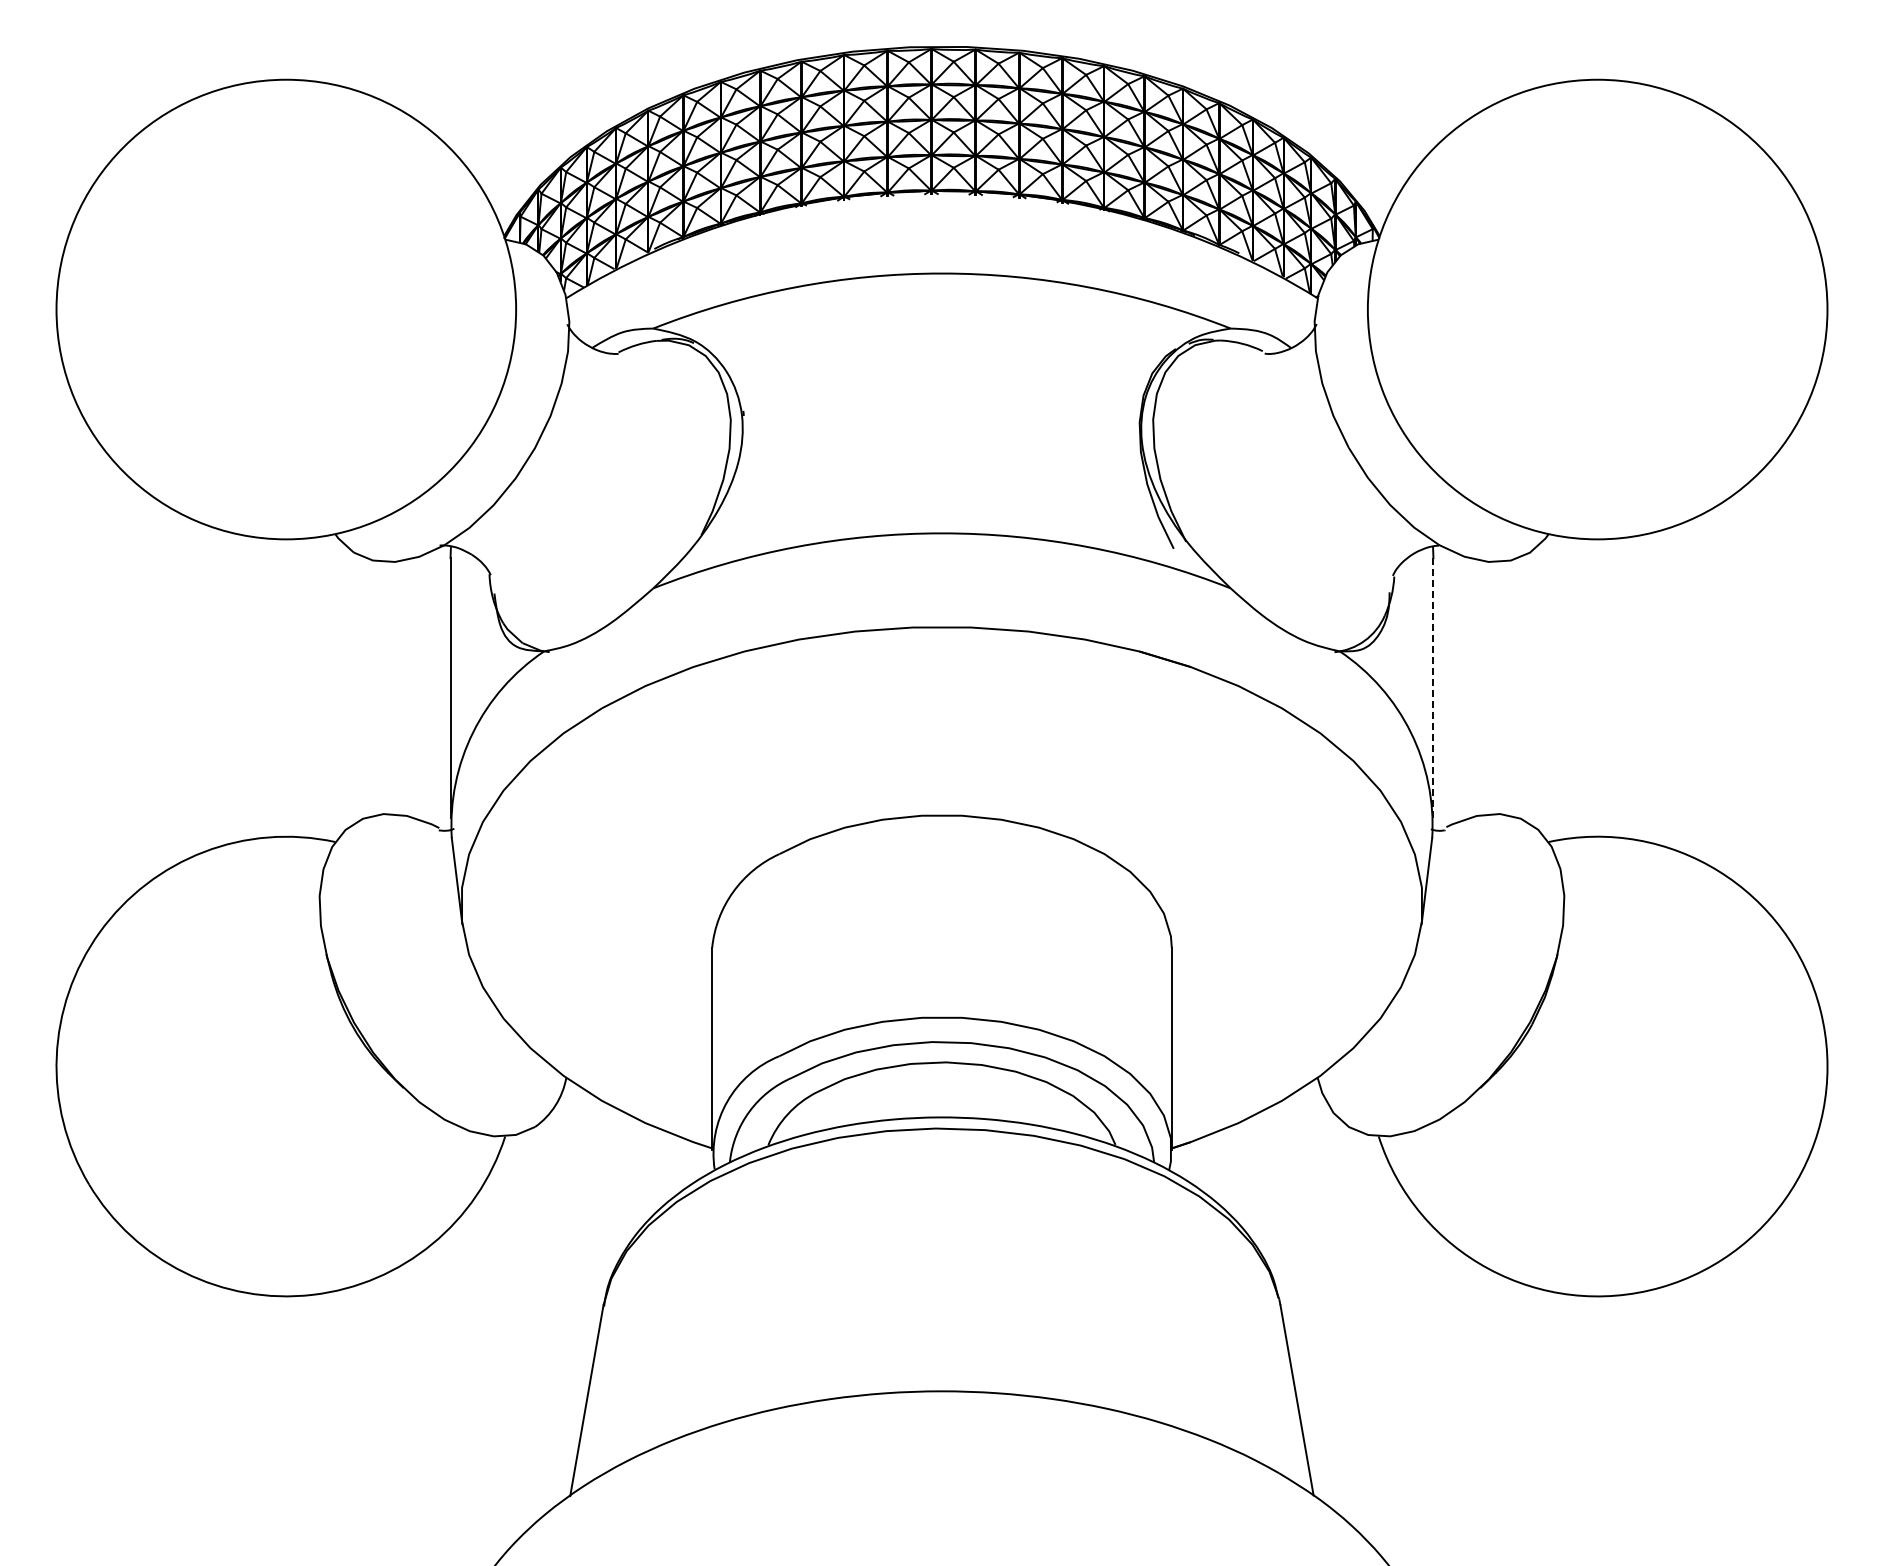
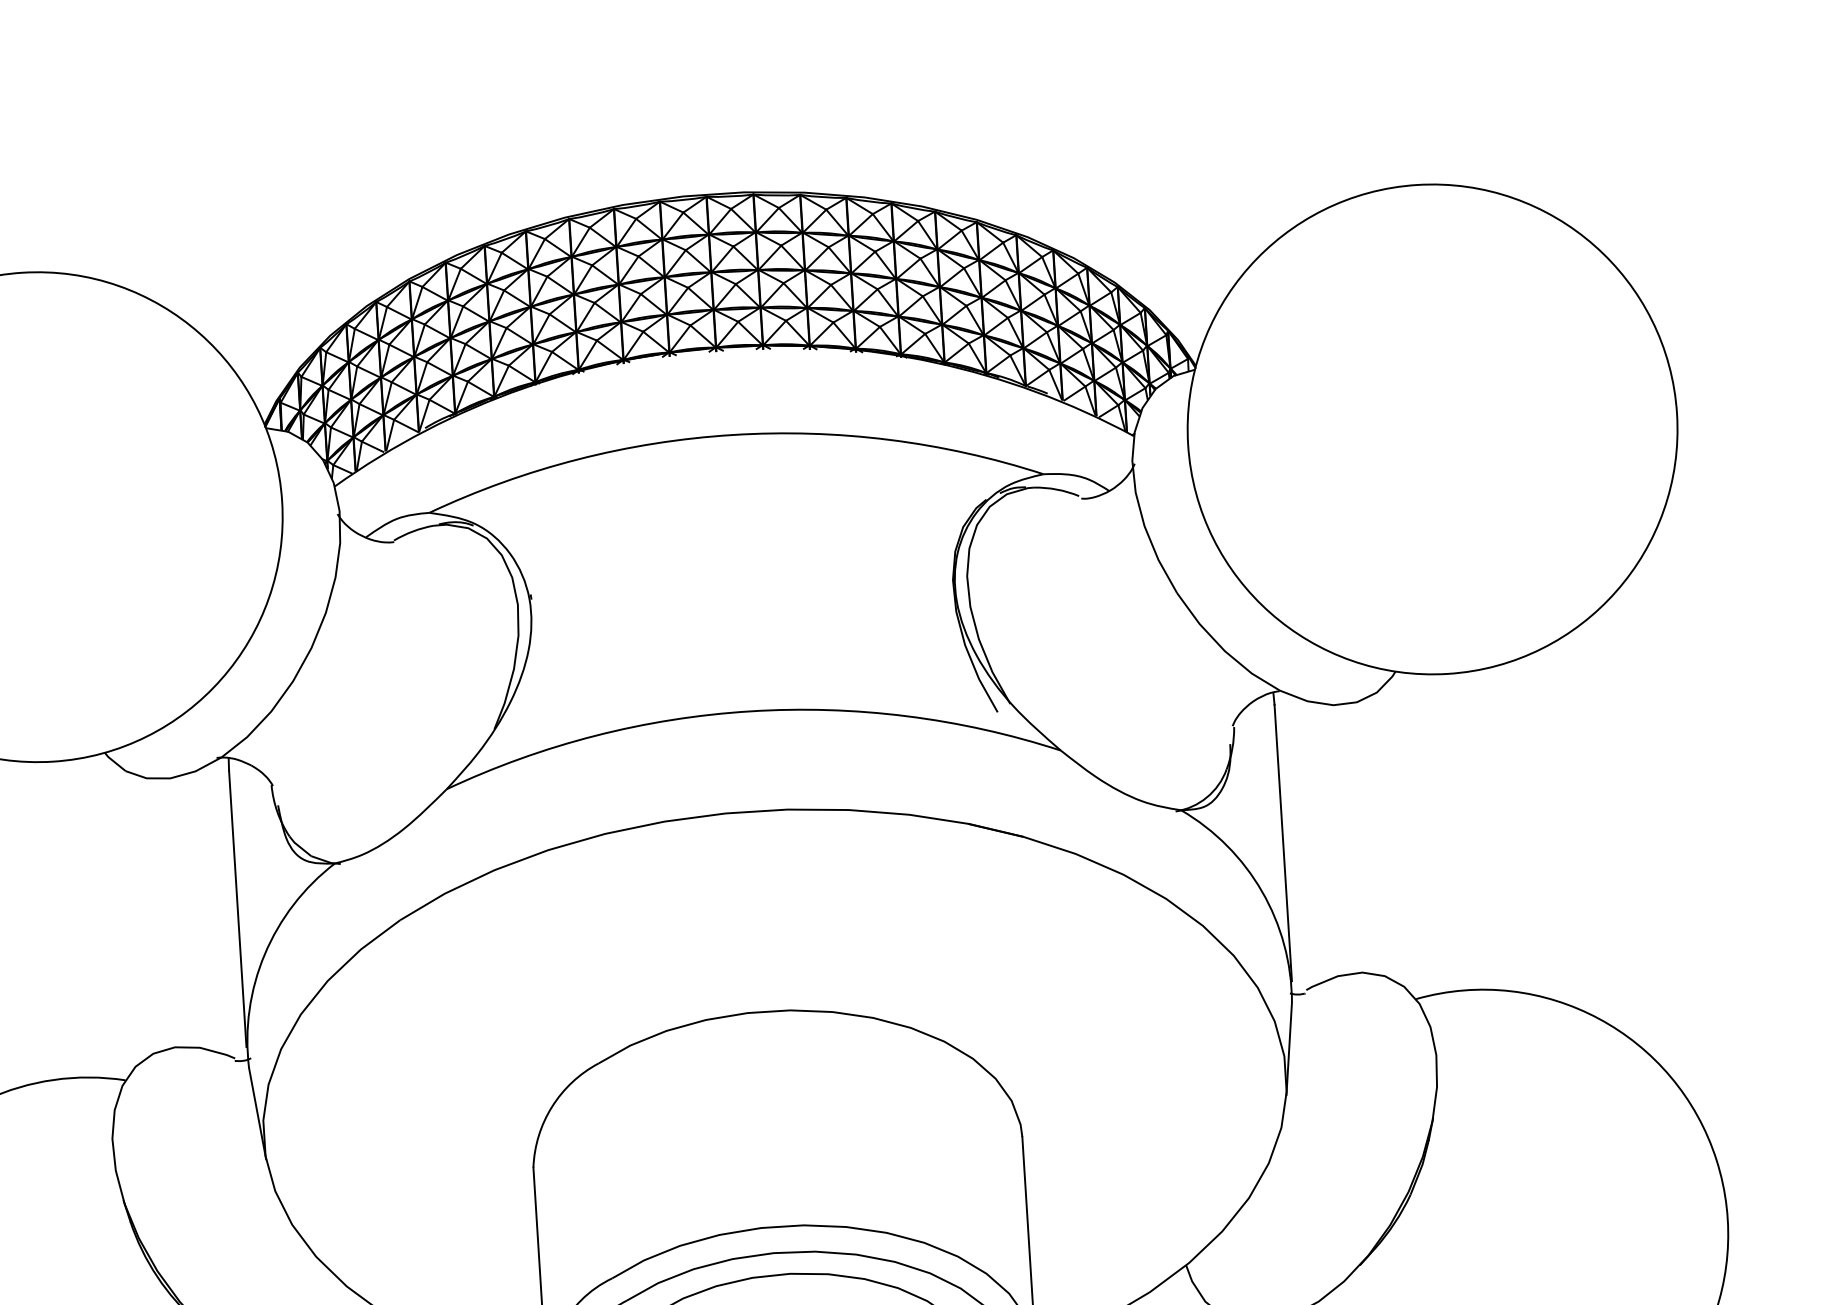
line: (1433, 688) -> (1283, 843), dashed -> solid

